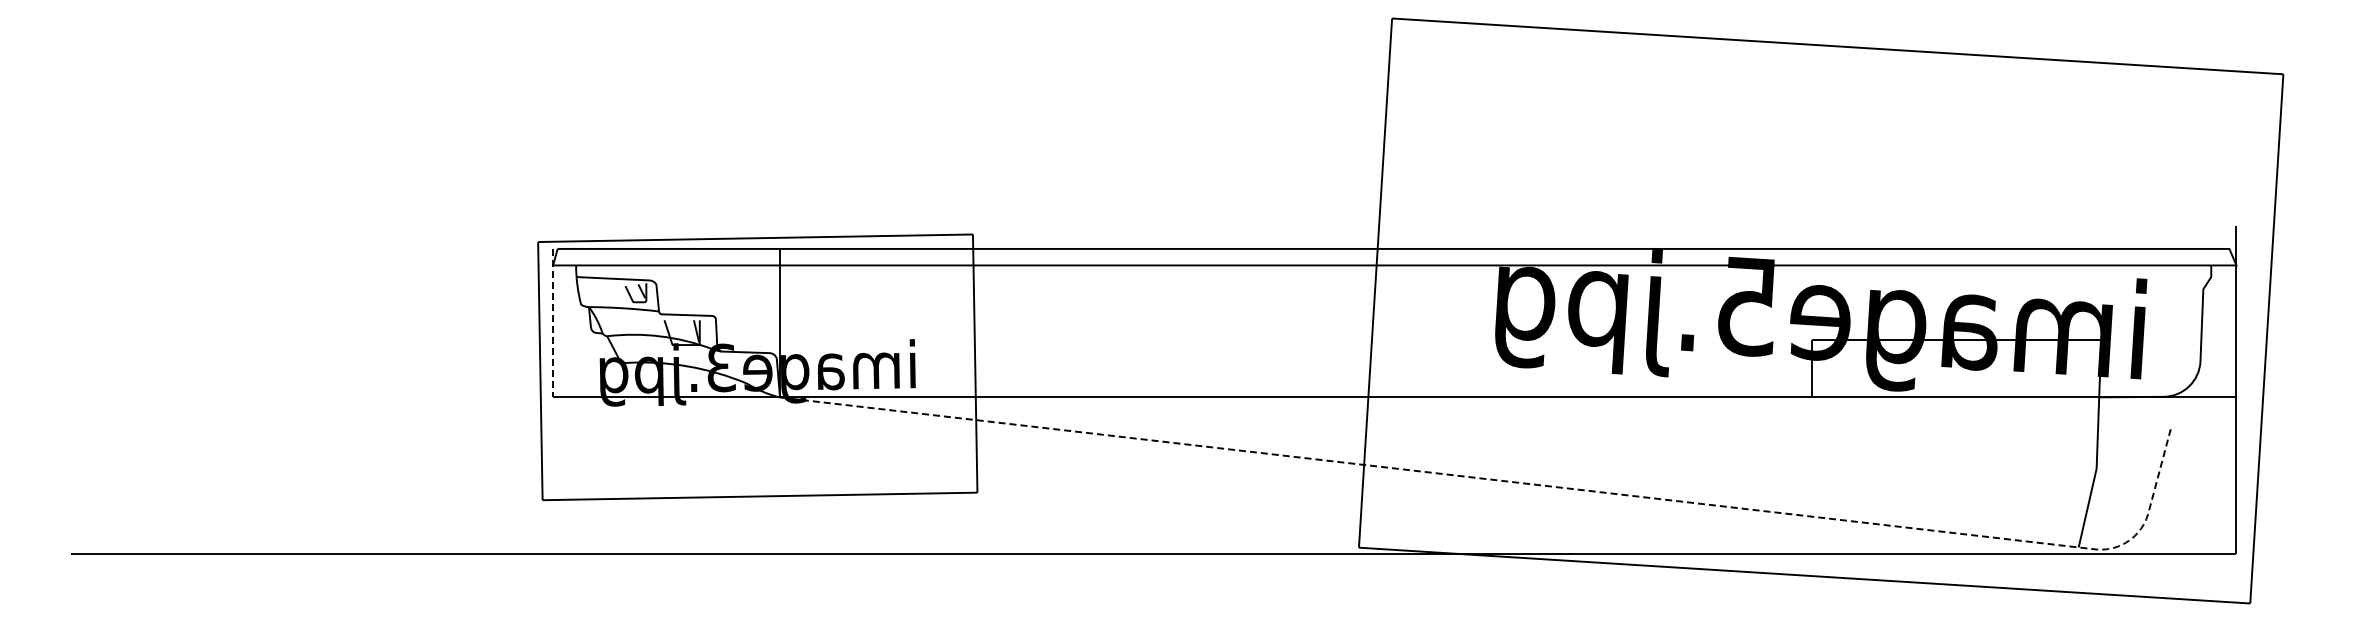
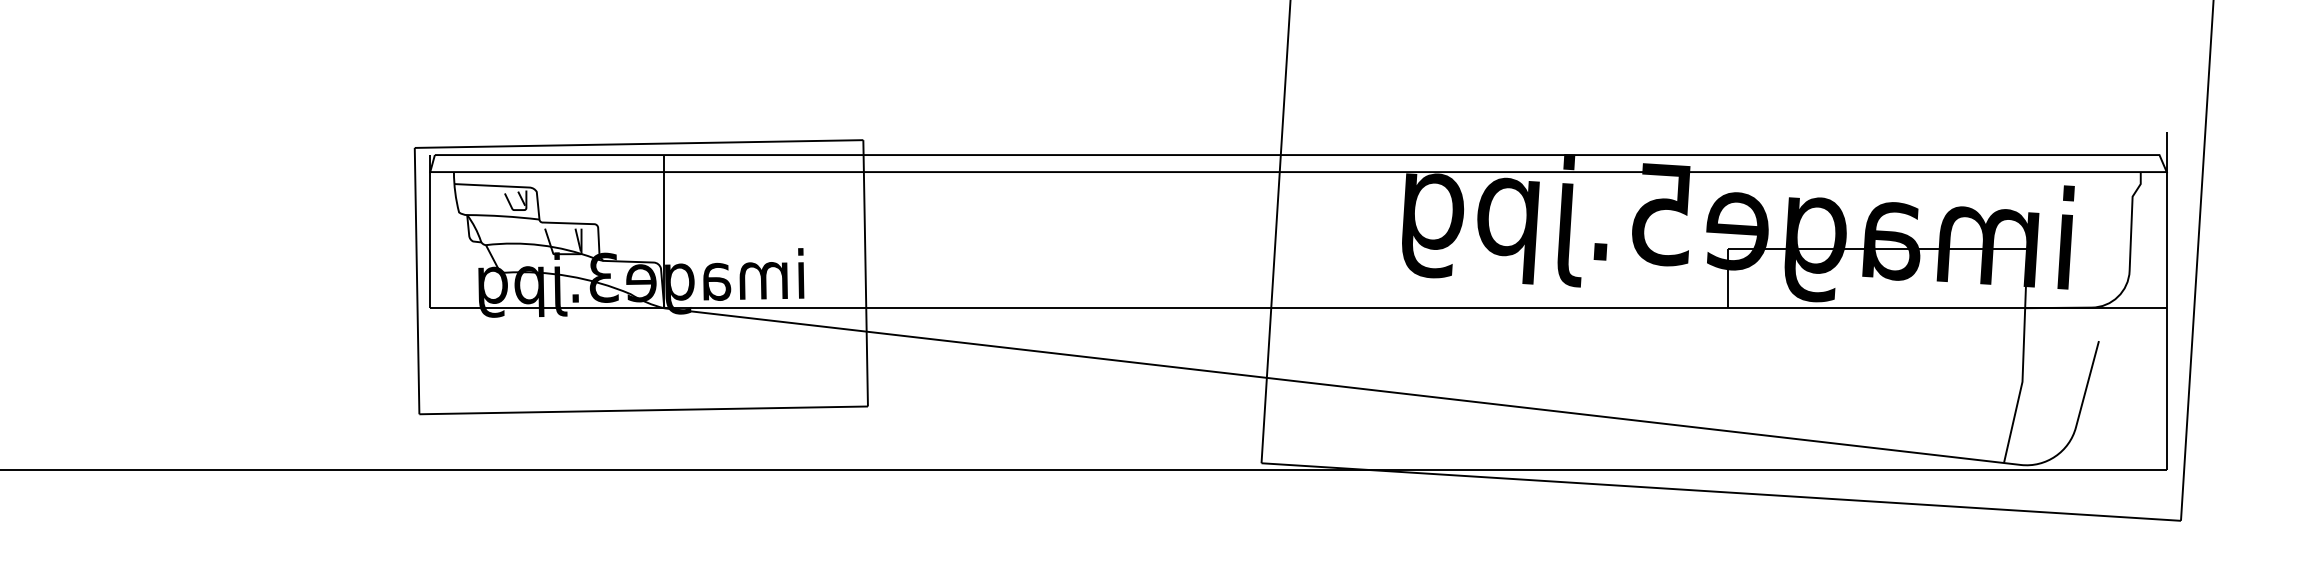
line: (553, 323) -> (430, 231), dashed -> solid
line: (1528, 483) -> (1436, 397), dashed -> solid

